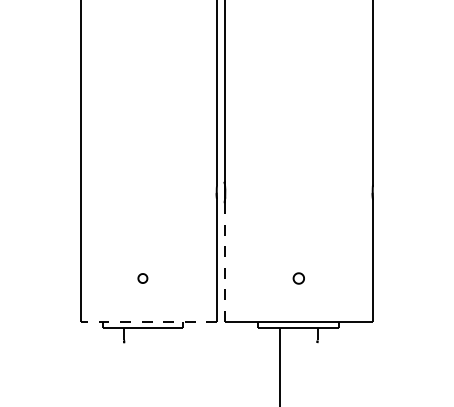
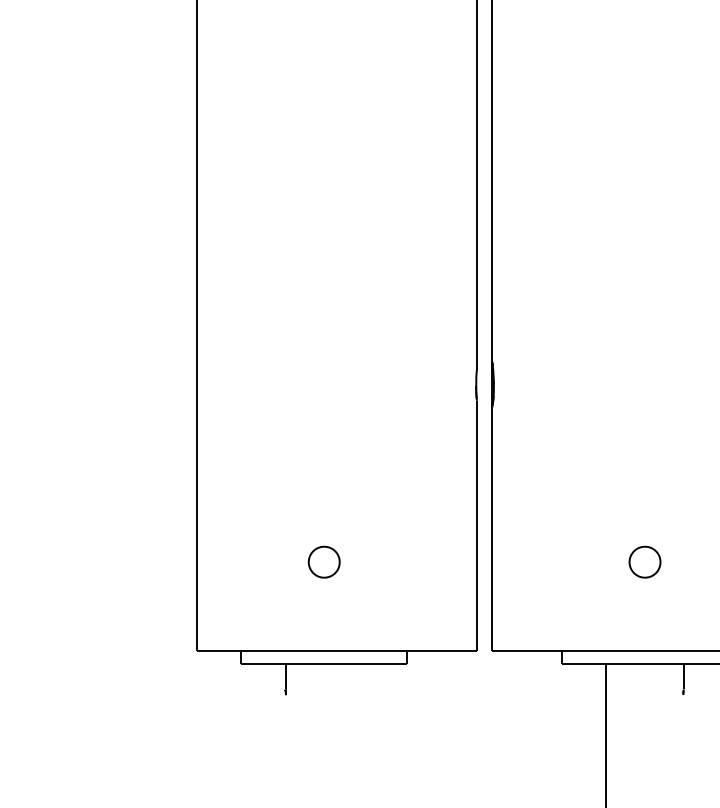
line: (224, 261) -> (492, 527), dashed -> solid
part: (142, 278) -> (323, 562), size x1.67
part: (298, 278) -> (644, 562), size x1.43
line: (148, 321) -> (335, 650), dashed -> solid

